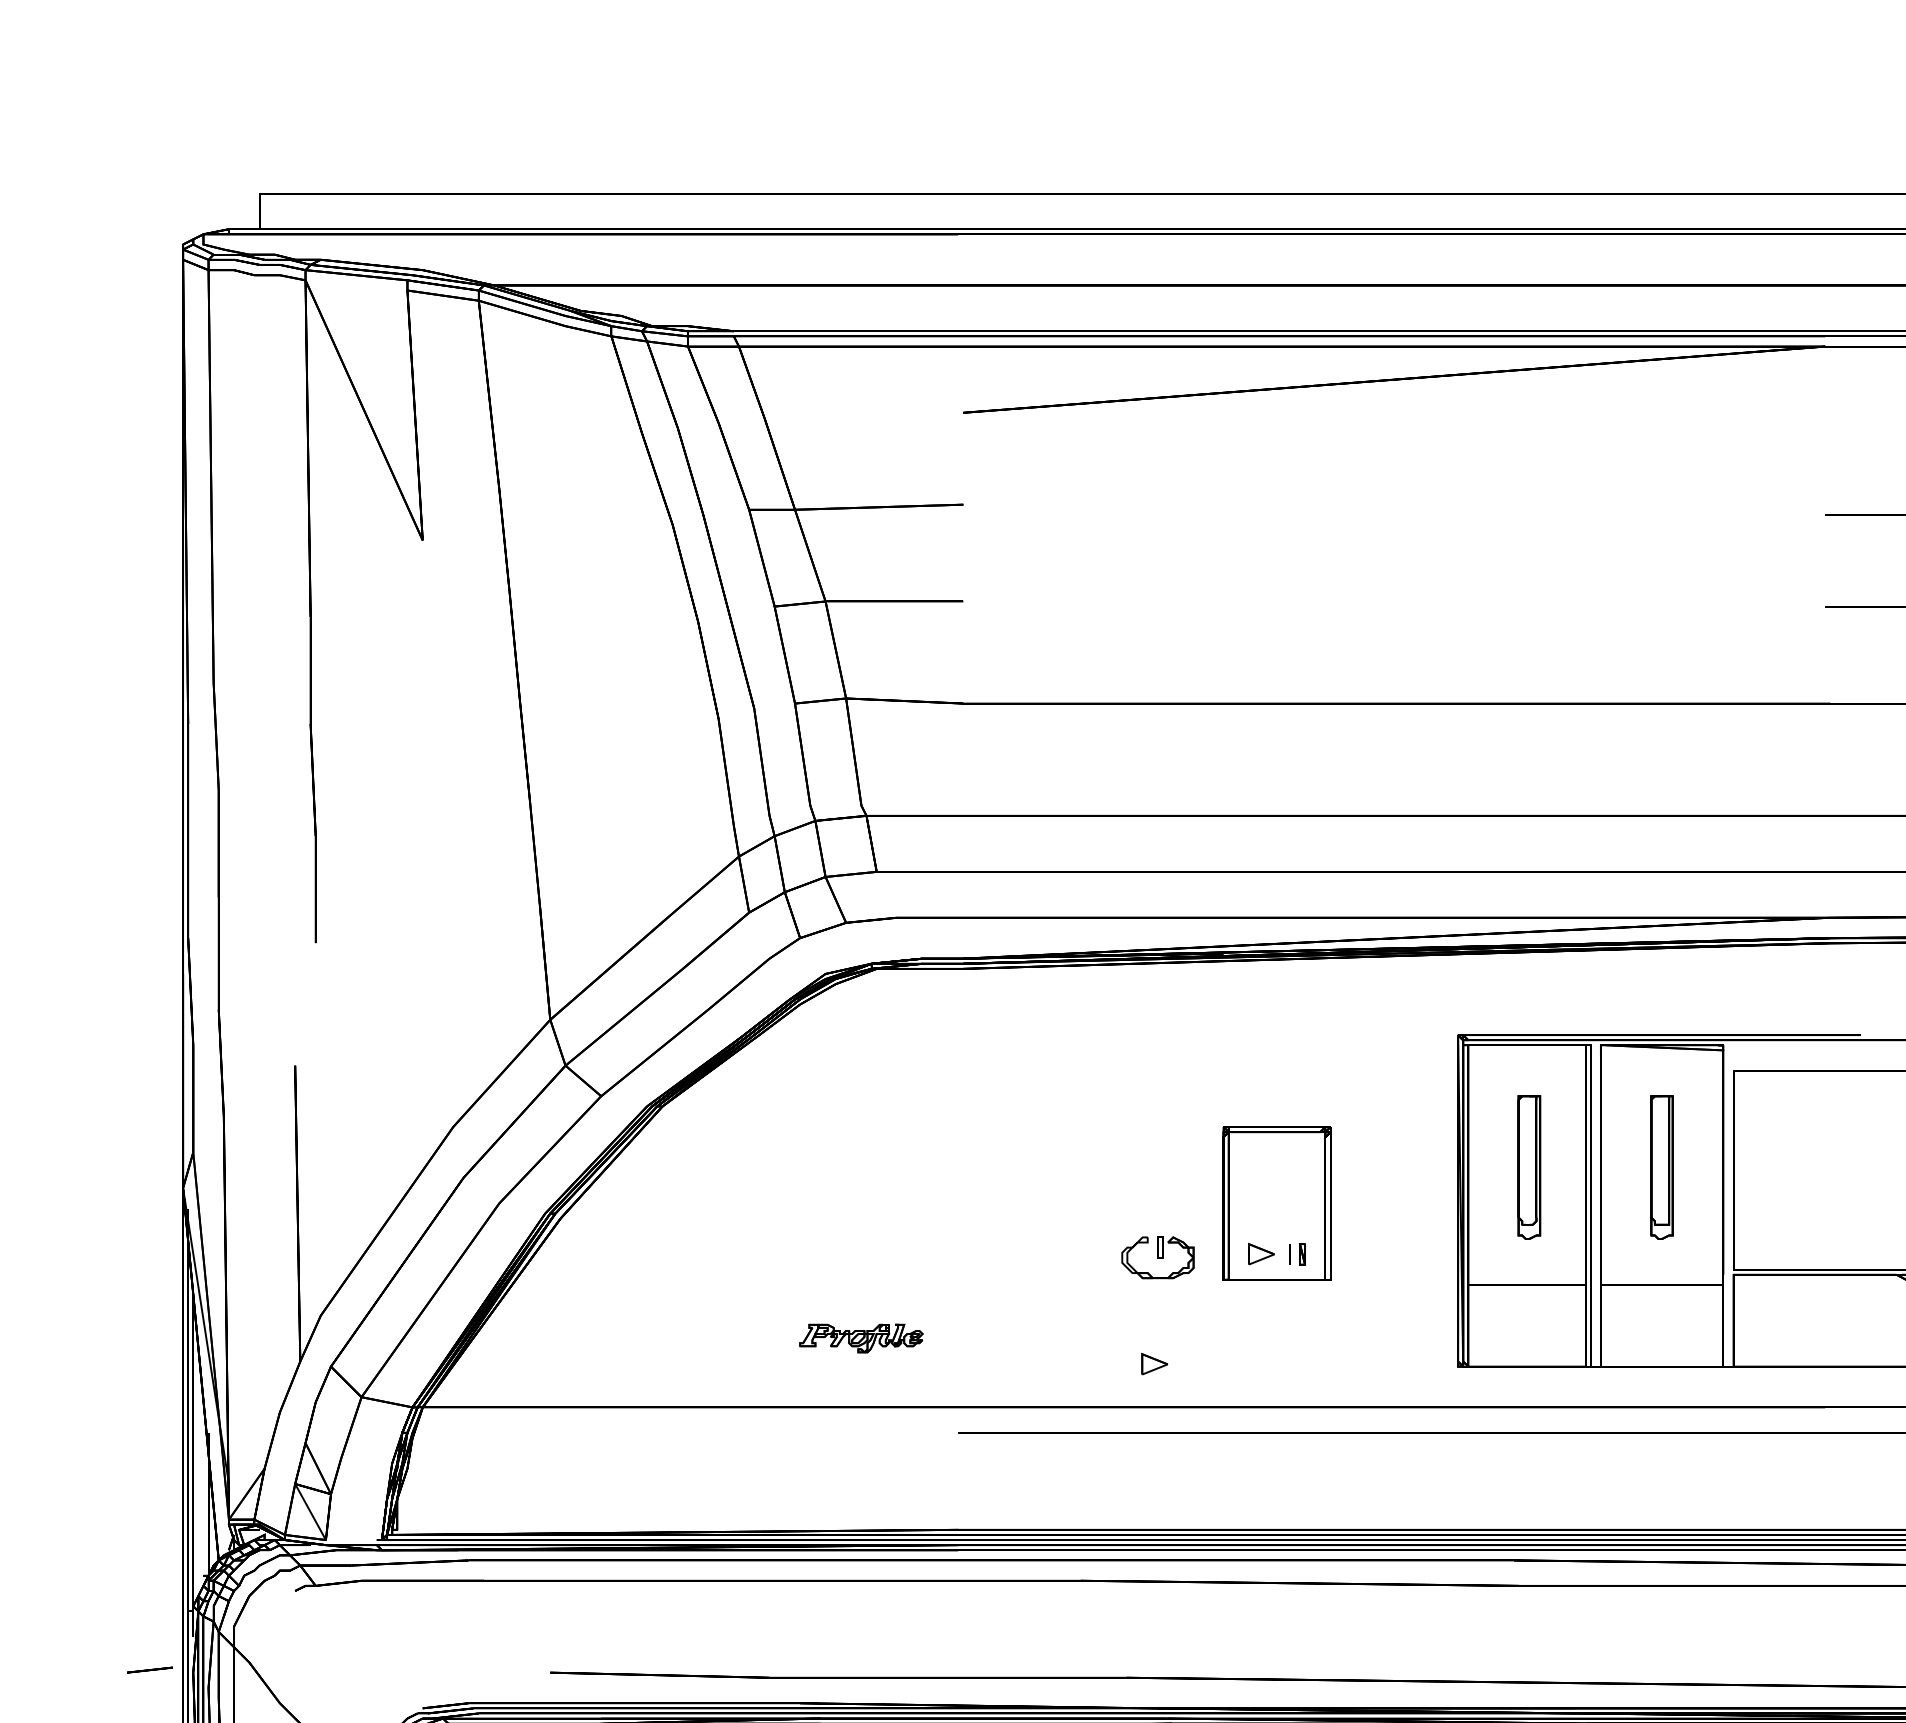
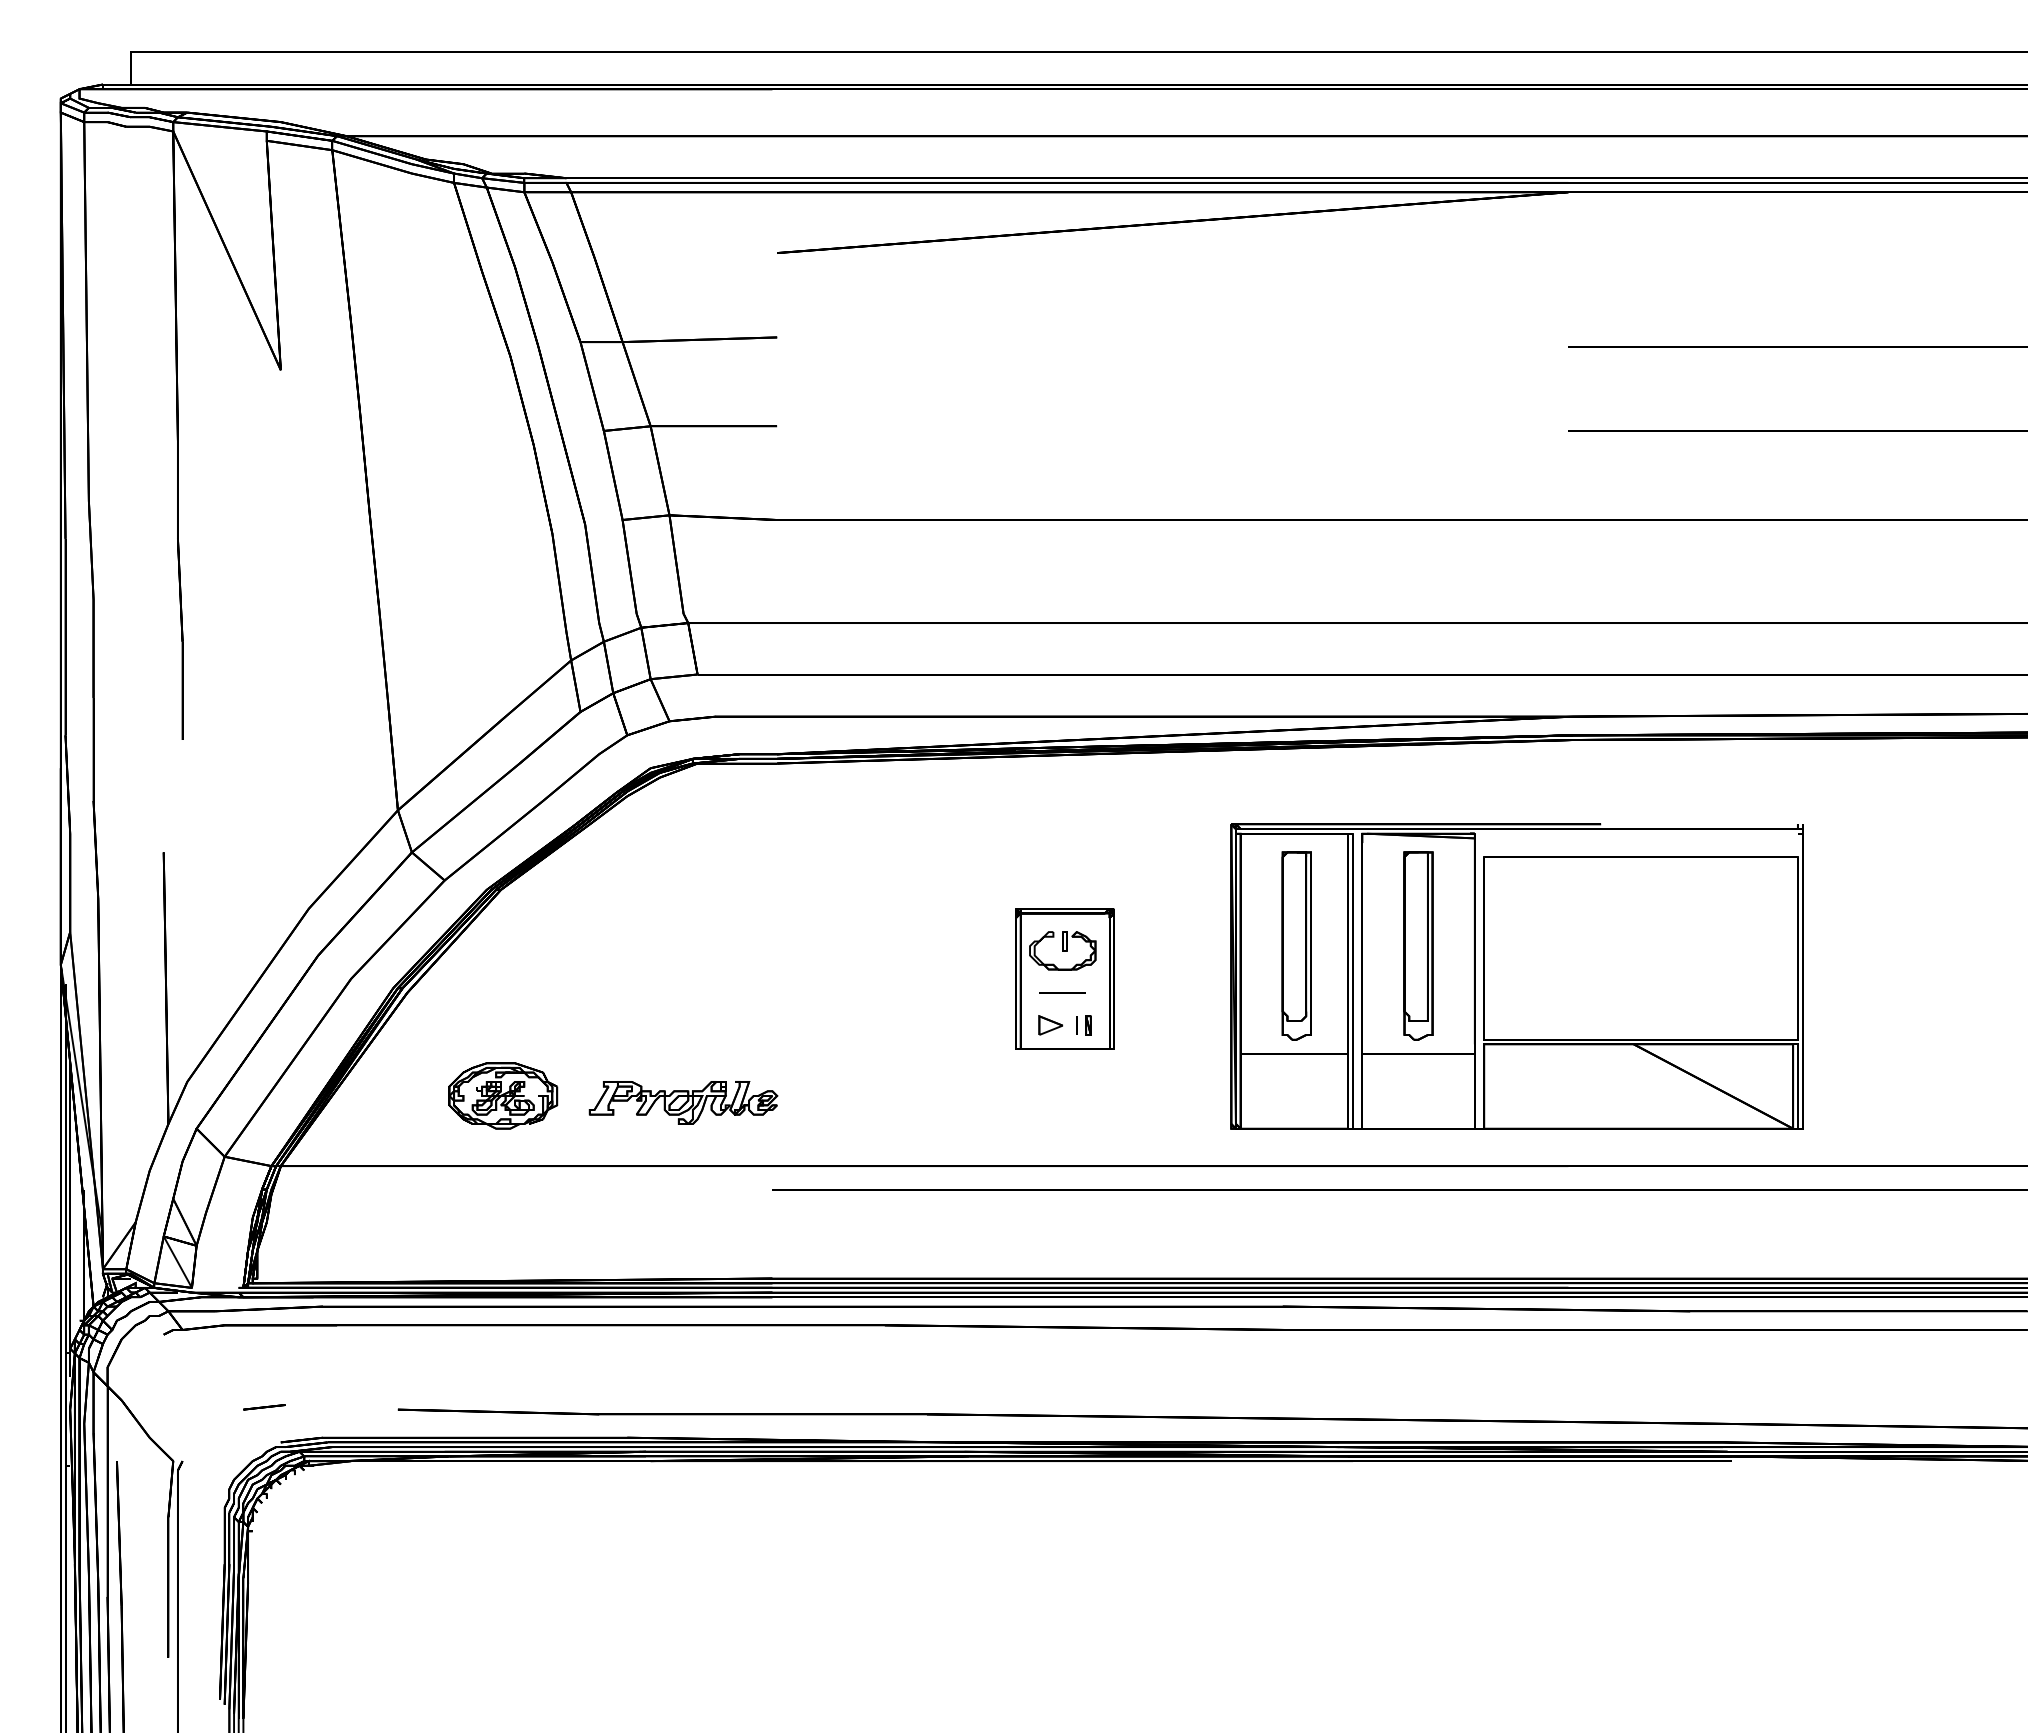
part: (1529, 1167) -> (1296, 945), size x1.43
part: (1661, 1167) -> (1418, 945), size x1.43
line: (1274, 1218) -> (1062, 992), added
part: (1157, 1257) -> (1062, 950), moved
part: (665, 1330) -> (503, 1095), added
part: (861, 1338) -> (683, 1102), size x1.67
part: (1154, 1364) -> (952, 1126), removed
line: (150, 1670) -> (264, 1407), moved

